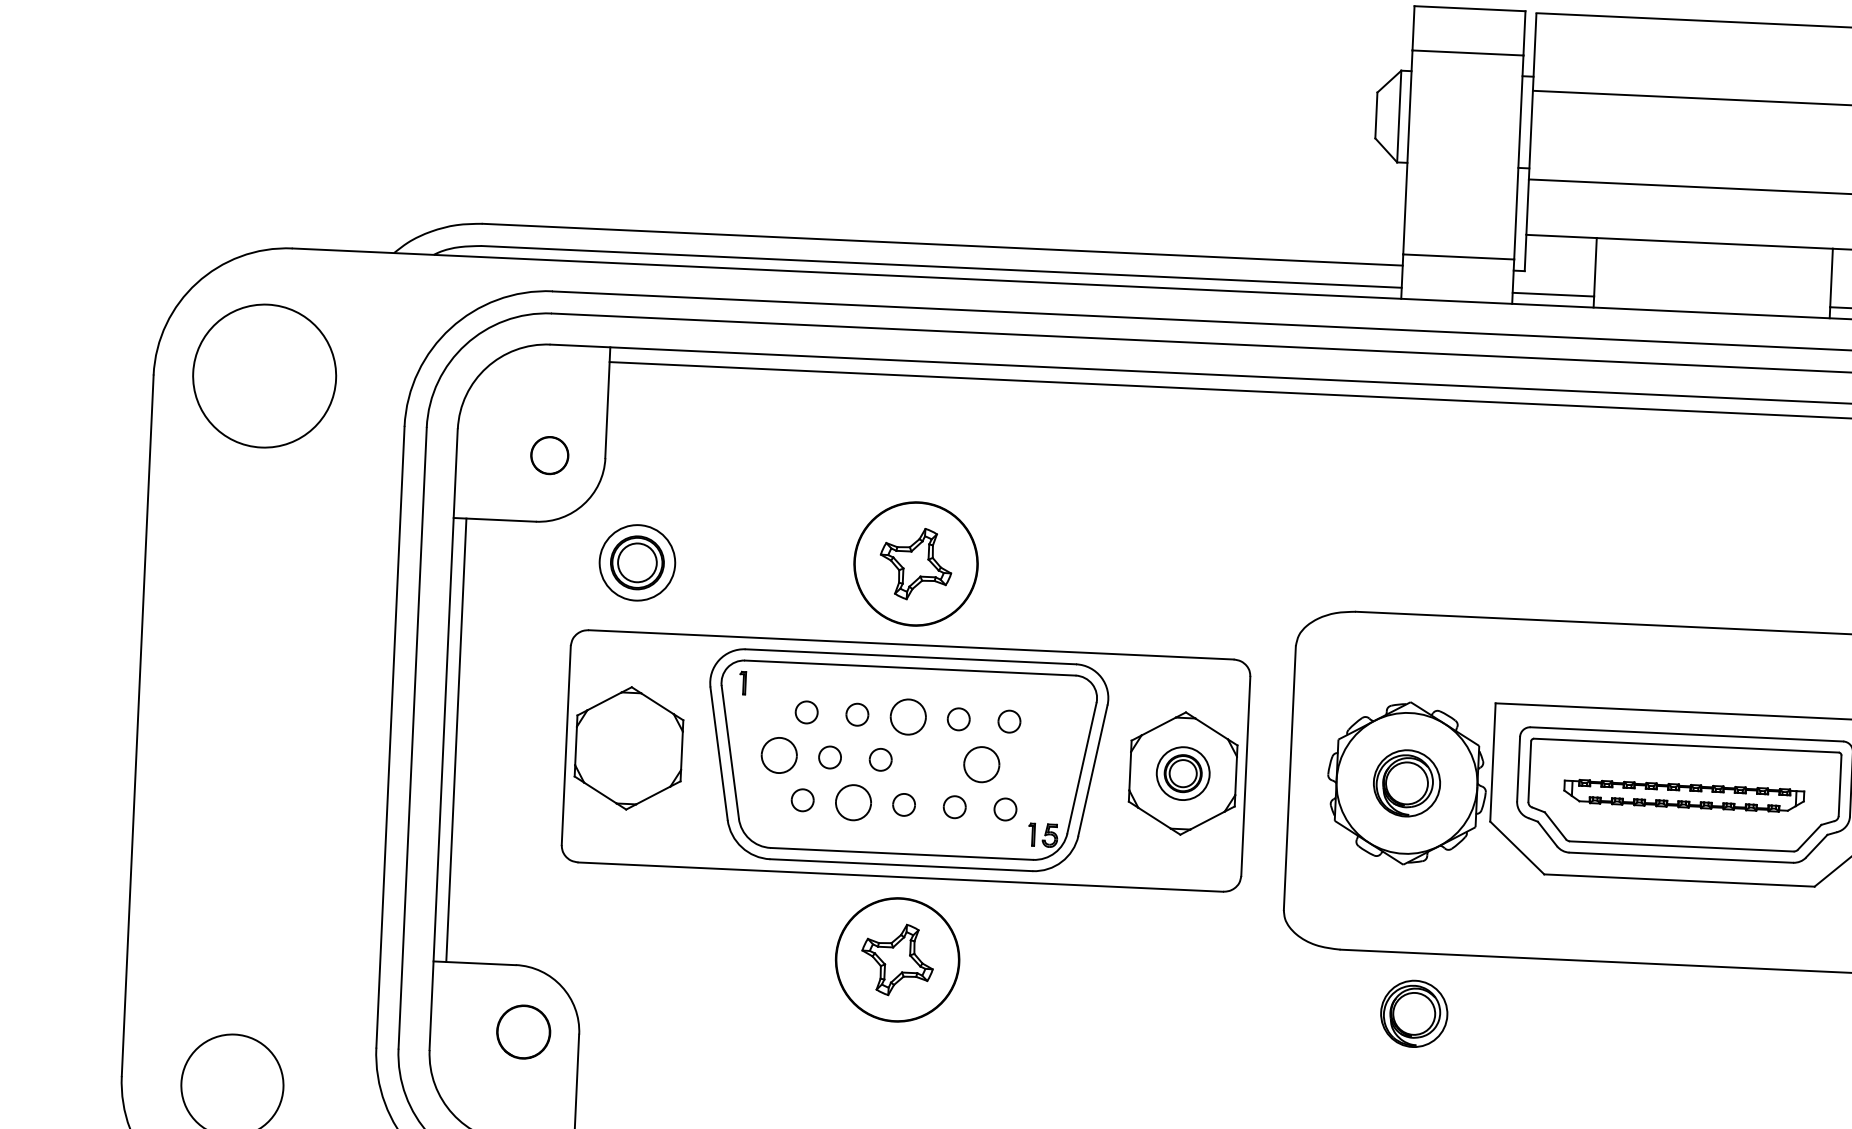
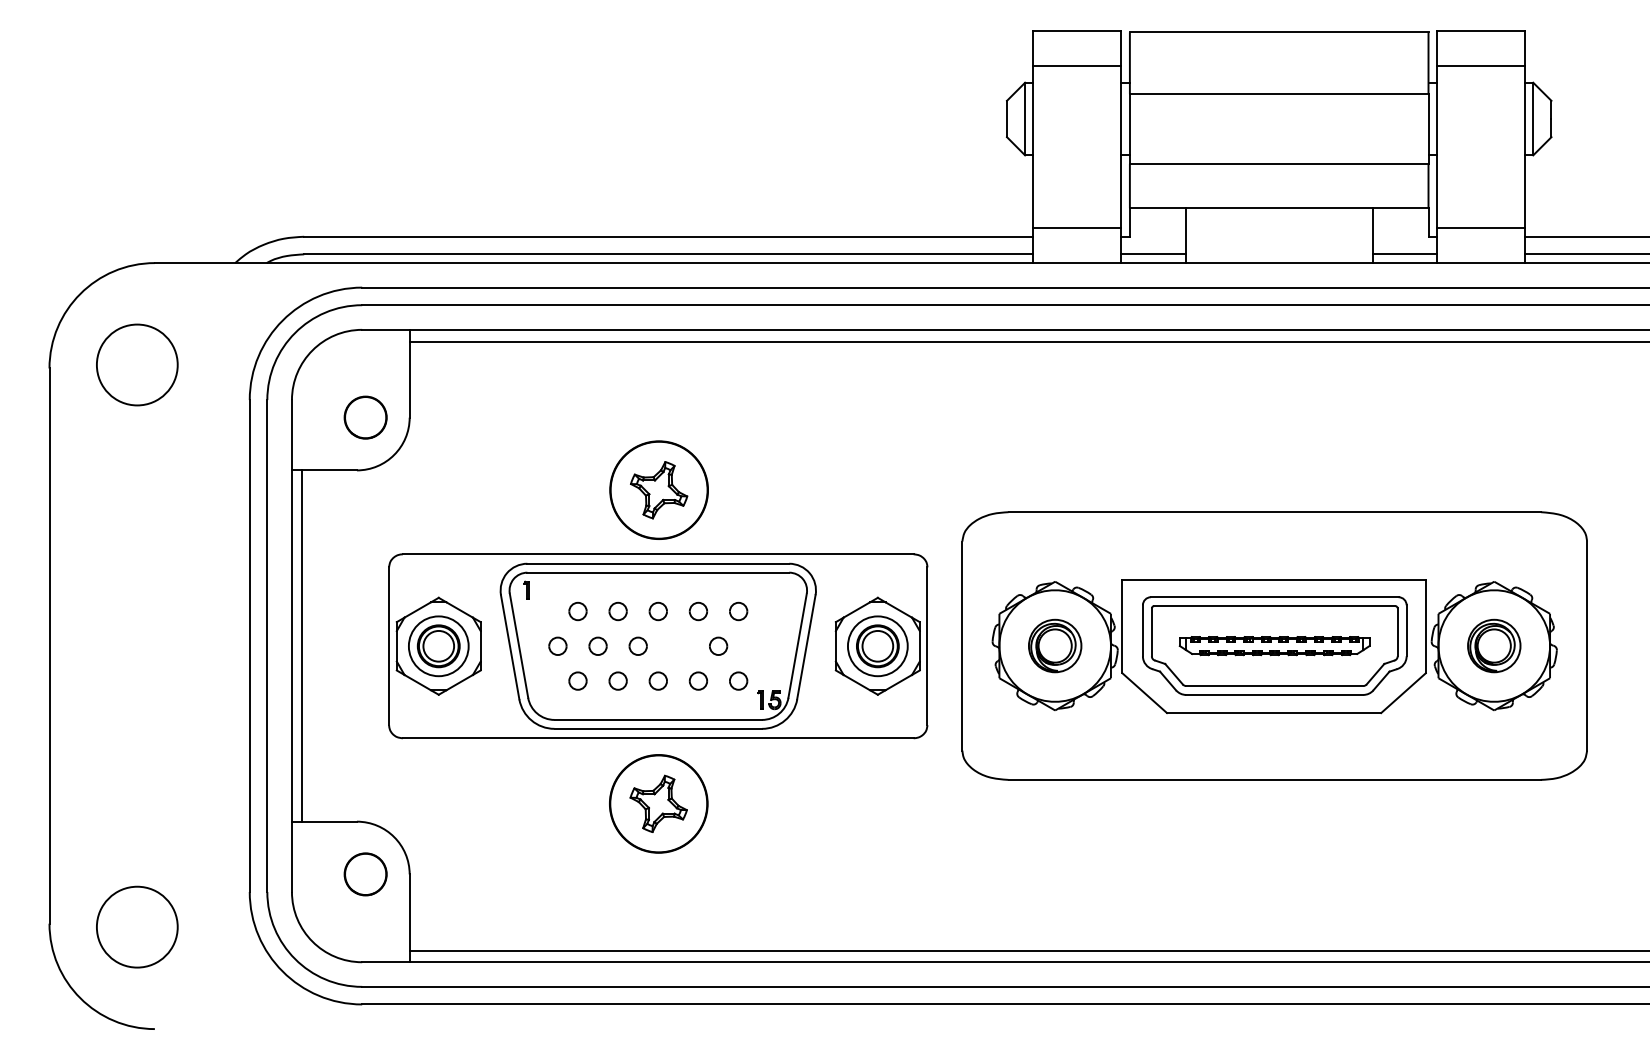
circle: (263, 375) -> (136, 364), size x0.71
circle: (549, 455) -> (365, 417), size x1.43
part: (637, 563) -> (438, 646), moved
part: (907, 717) -> (657, 611), size x0.62
part: (778, 754) -> (557, 645), size x0.62
part: (982, 763) -> (718, 645), size x0.62
part: (1182, 773) -> (877, 646), size x1.43
part: (852, 801) -> (617, 680), size x0.62
part: (1414, 1013) -> (1069, 827), removed

